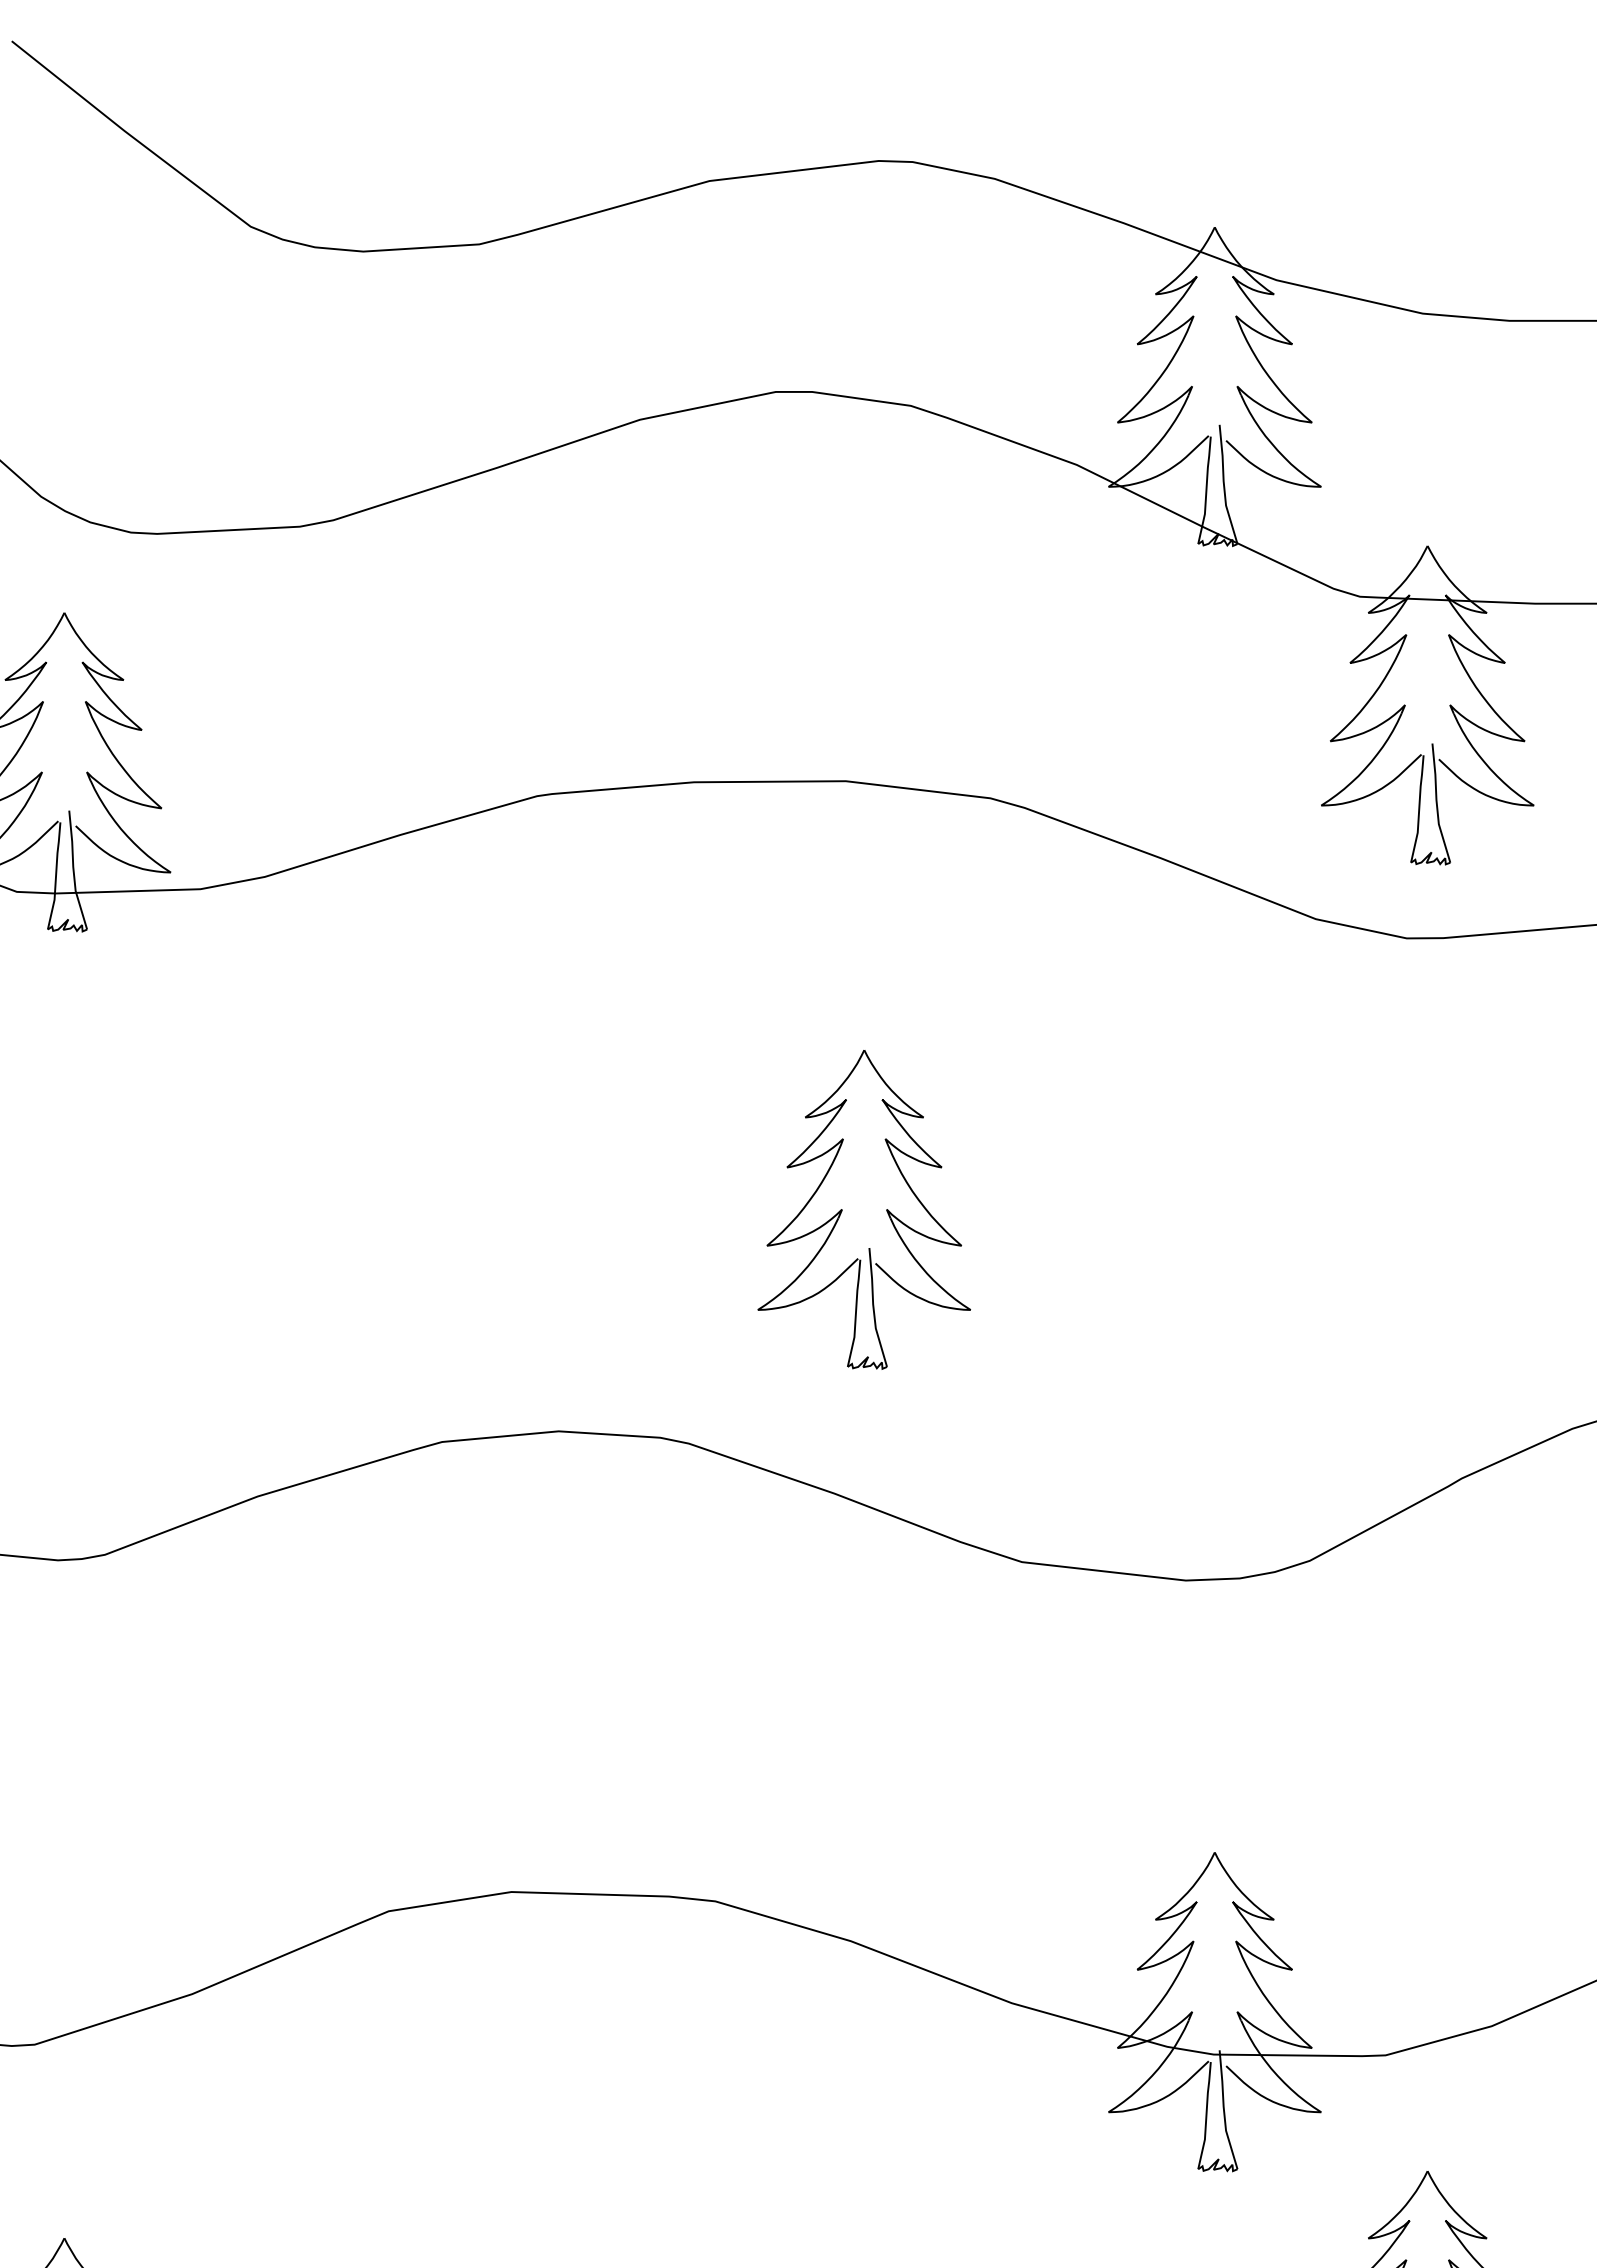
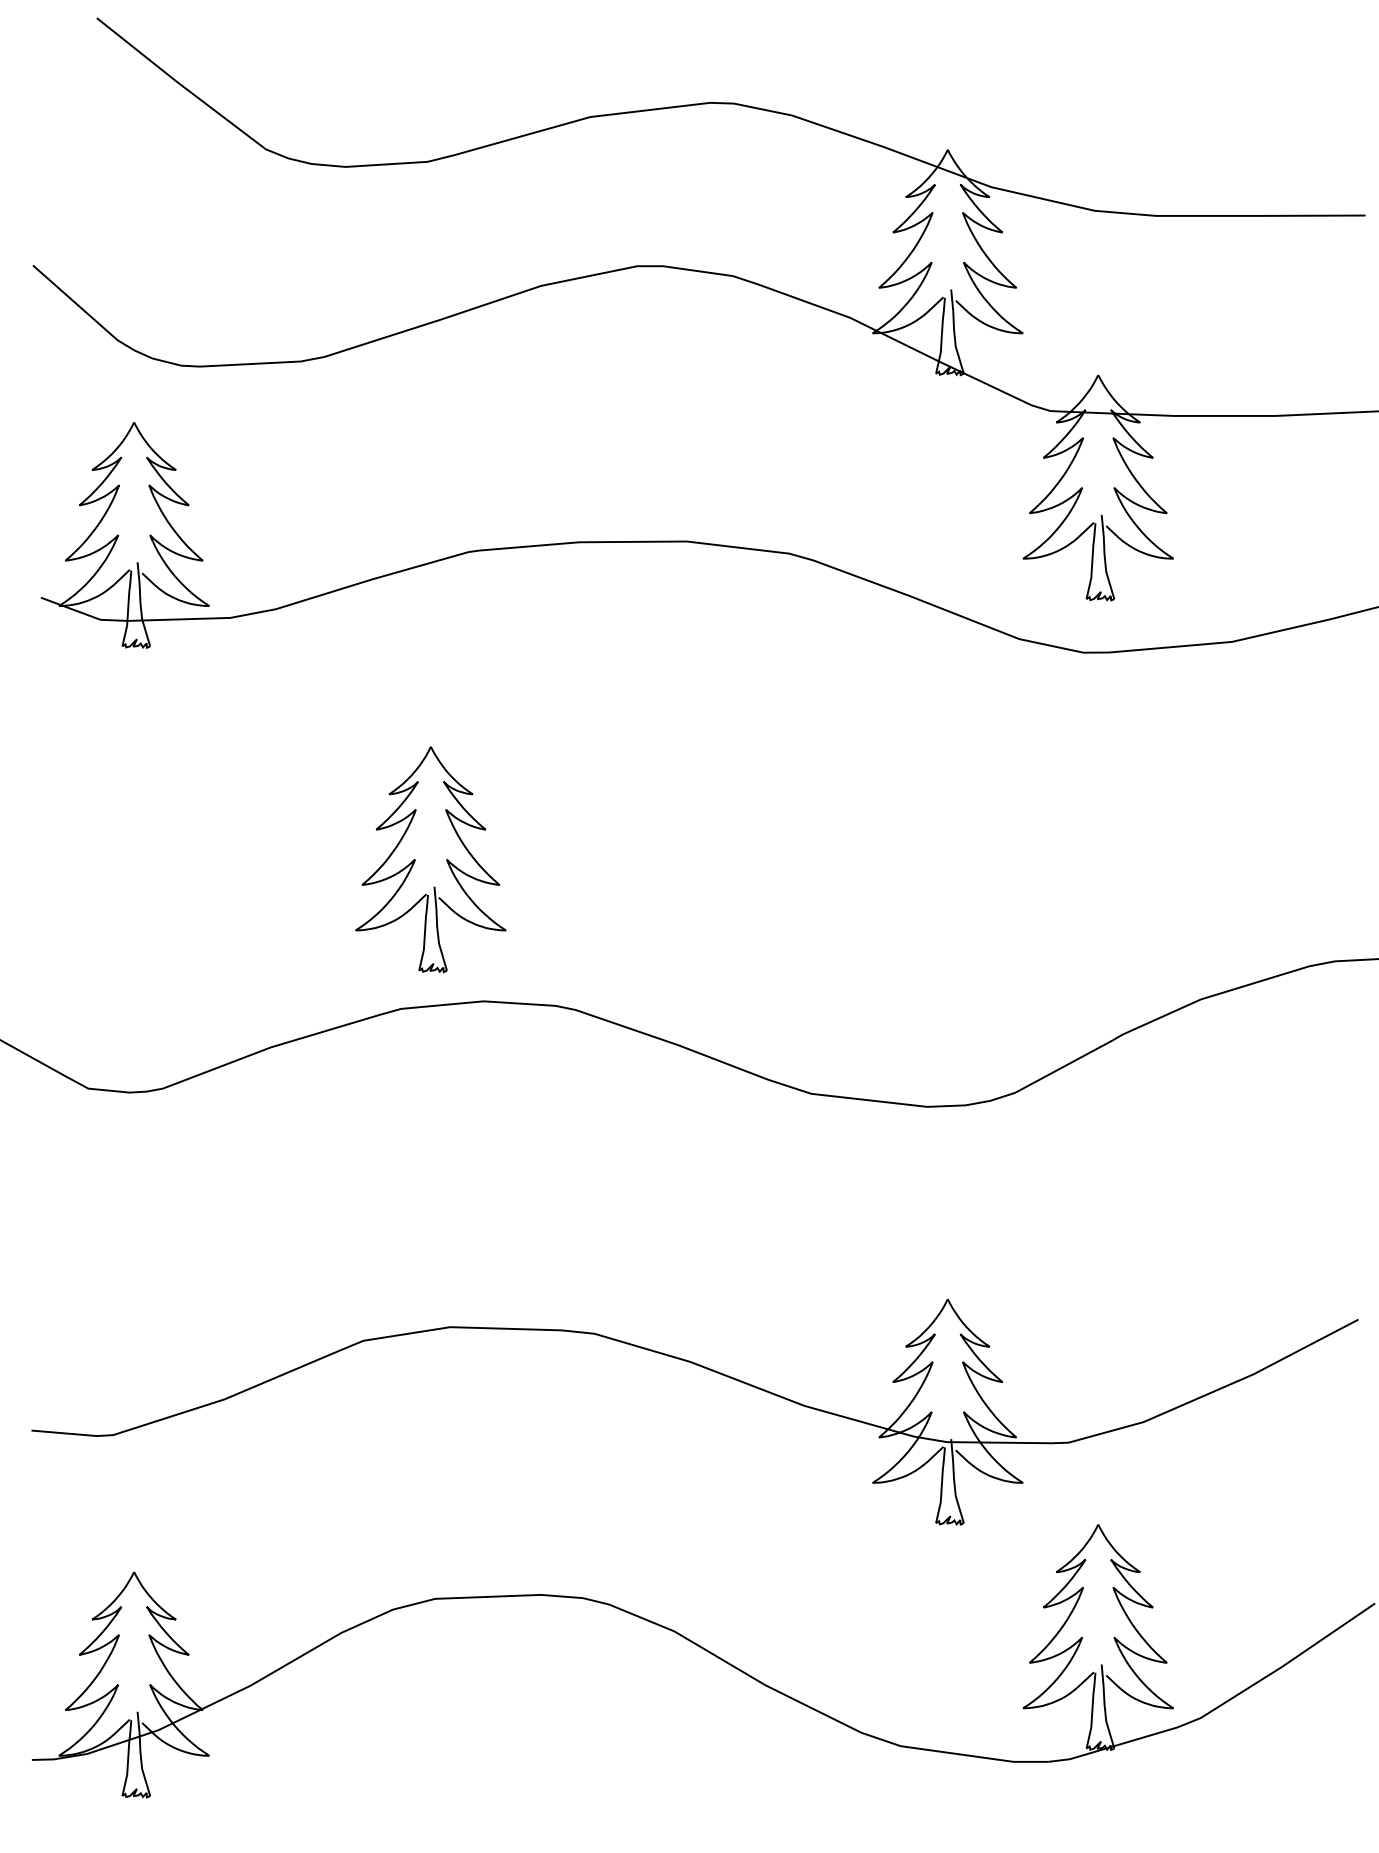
part: (842, 1209) -> (415, 859), moved

